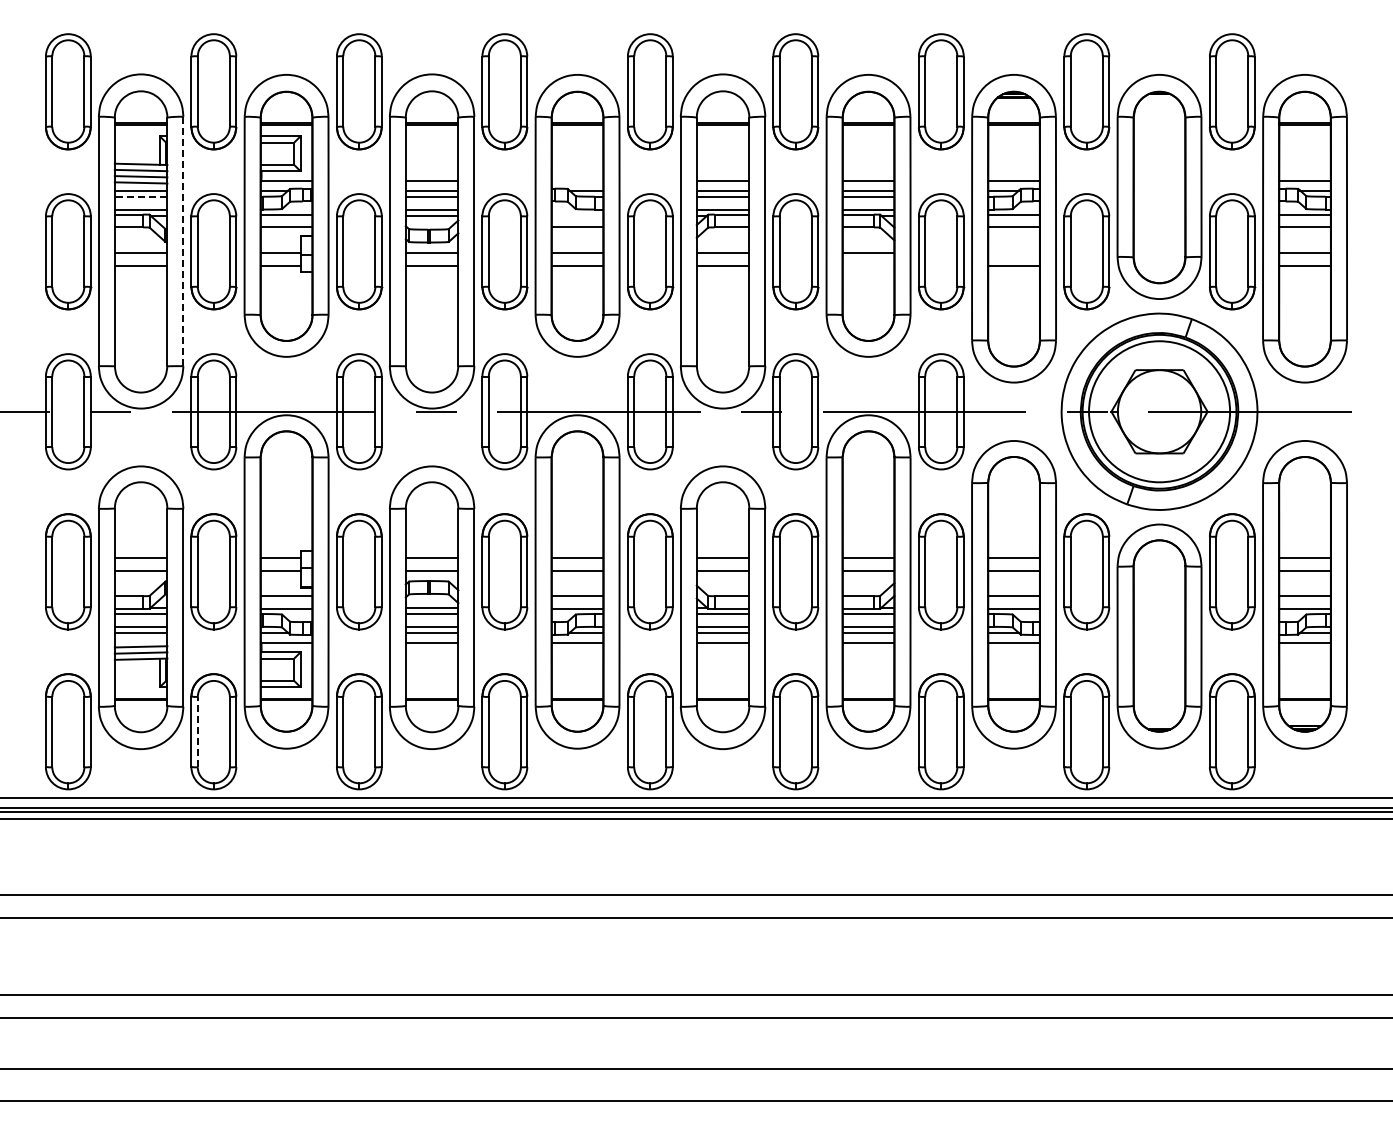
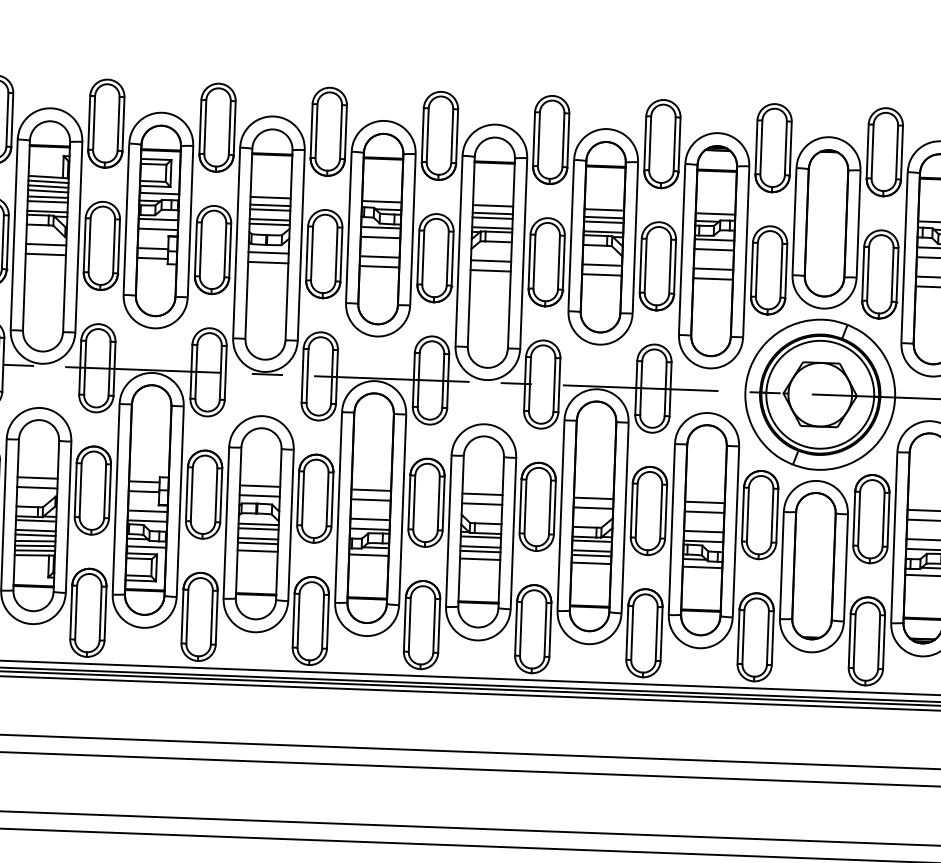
line: (577, 180) -> (381, 201), added
line: (140, 196) -> (47, 201), dashed -> solid
line: (577, 214) -> (380, 227), added
line: (183, 241) -> (78, 237), dashed -> solid
line: (1013, 252) -> (713, 268), added
line: (868, 265) -> (601, 274), added
line: (140, 640) -> (34, 541), added
line: (197, 731) -> (75, 612), dashed -> solid

